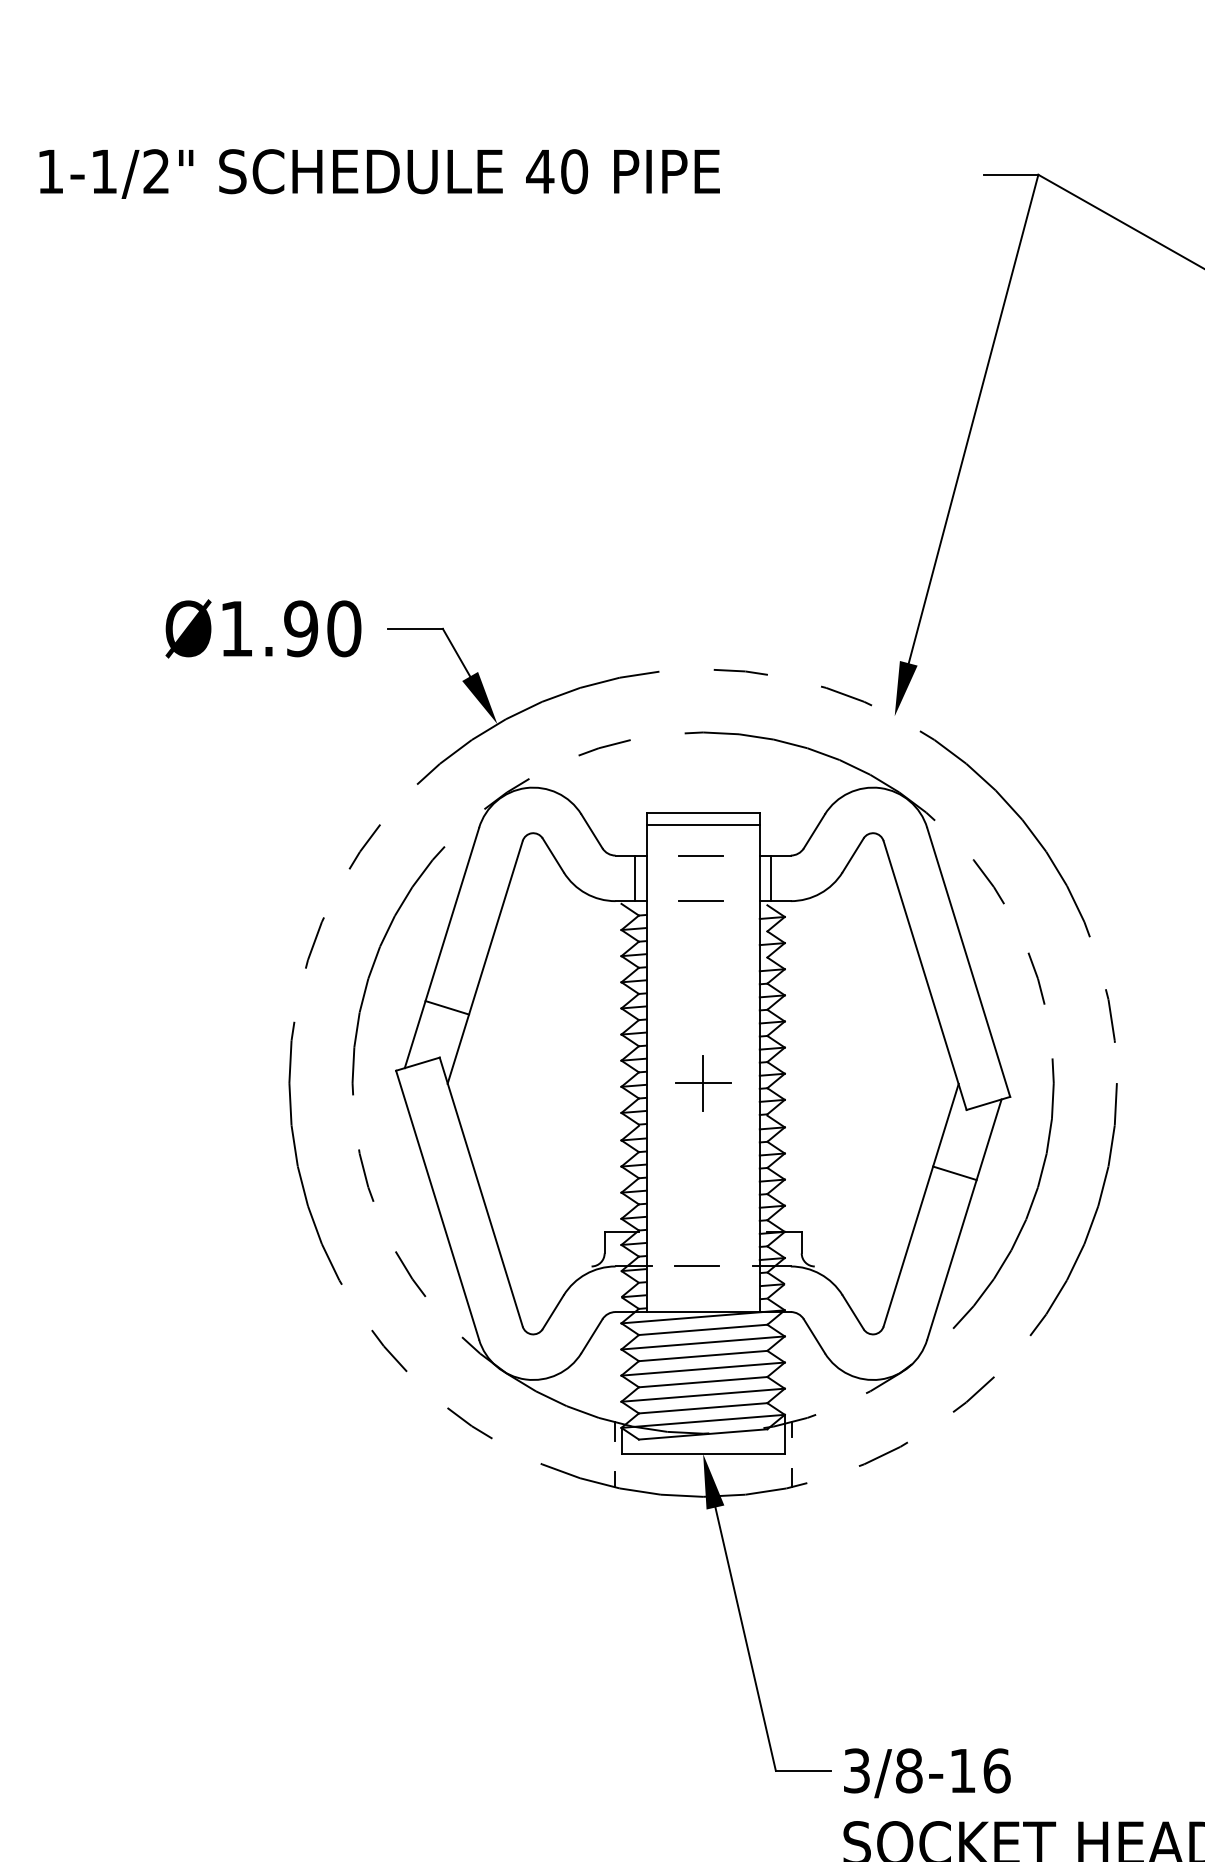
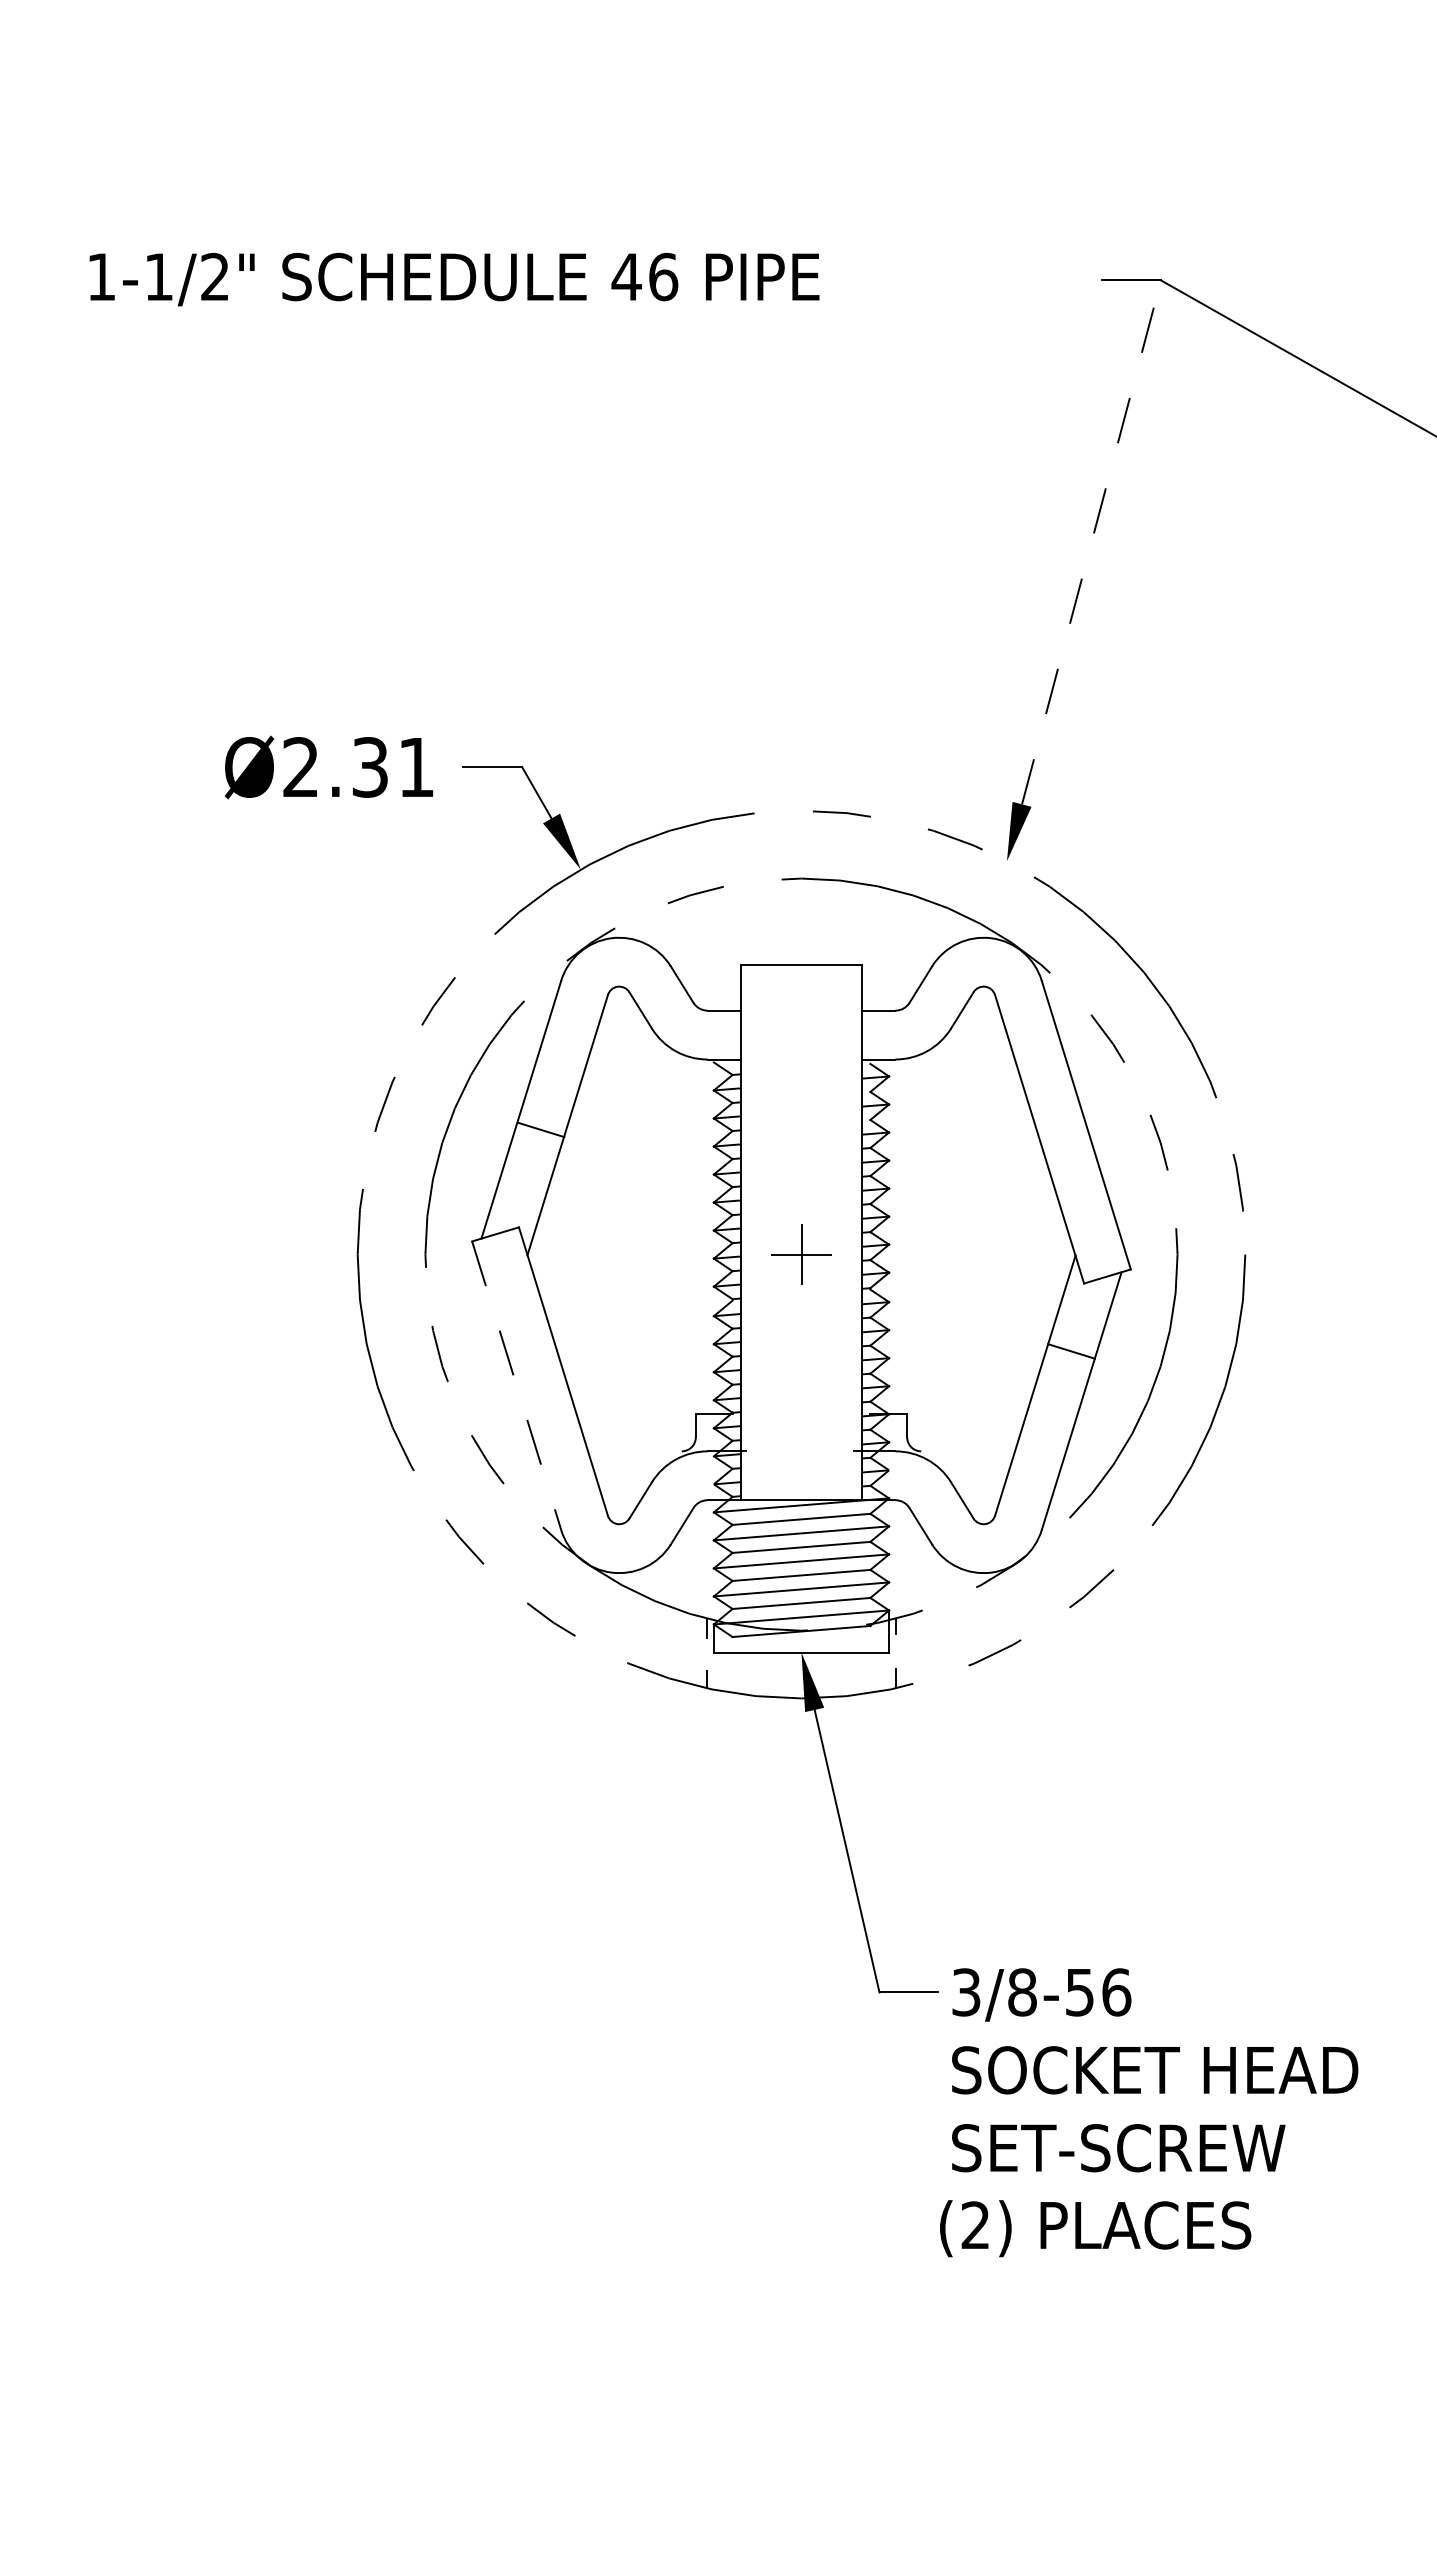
text: (574, 171) -> (663, 276), 40 -> 46
line: (973, 418) -> (1091, 541), solid -> dashed
text: (290, 628) -> (358, 767), Ø1.90 -> Ø2.31
line: (703, 824) -> (801, 977), removed
line: (700, 855) -> (798, 1010), removed
line: (635, 877) -> (728, 1034), removed
line: (771, 877) -> (874, 1034), removed
line: (700, 901) -> (798, 1059), removed
line: (446, 1007) -> (540, 1129), moved
line: (437, 1205) -> (516, 1385), solid -> dashed
line: (696, 1266) -> (794, 1451), removed
text: (962, 1770) -> (1079, 1992), 3/8-16 -> 3/8-56

